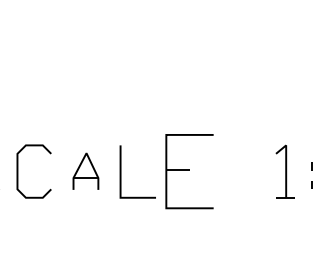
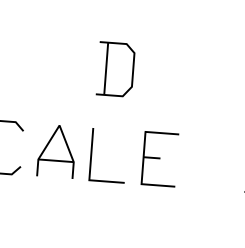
part: (138, 85) -> (115, 69), added
part: (85, 171) -> (56, 151), size x1.43
part: (189, 171) -> (160, 159), size x0.71

